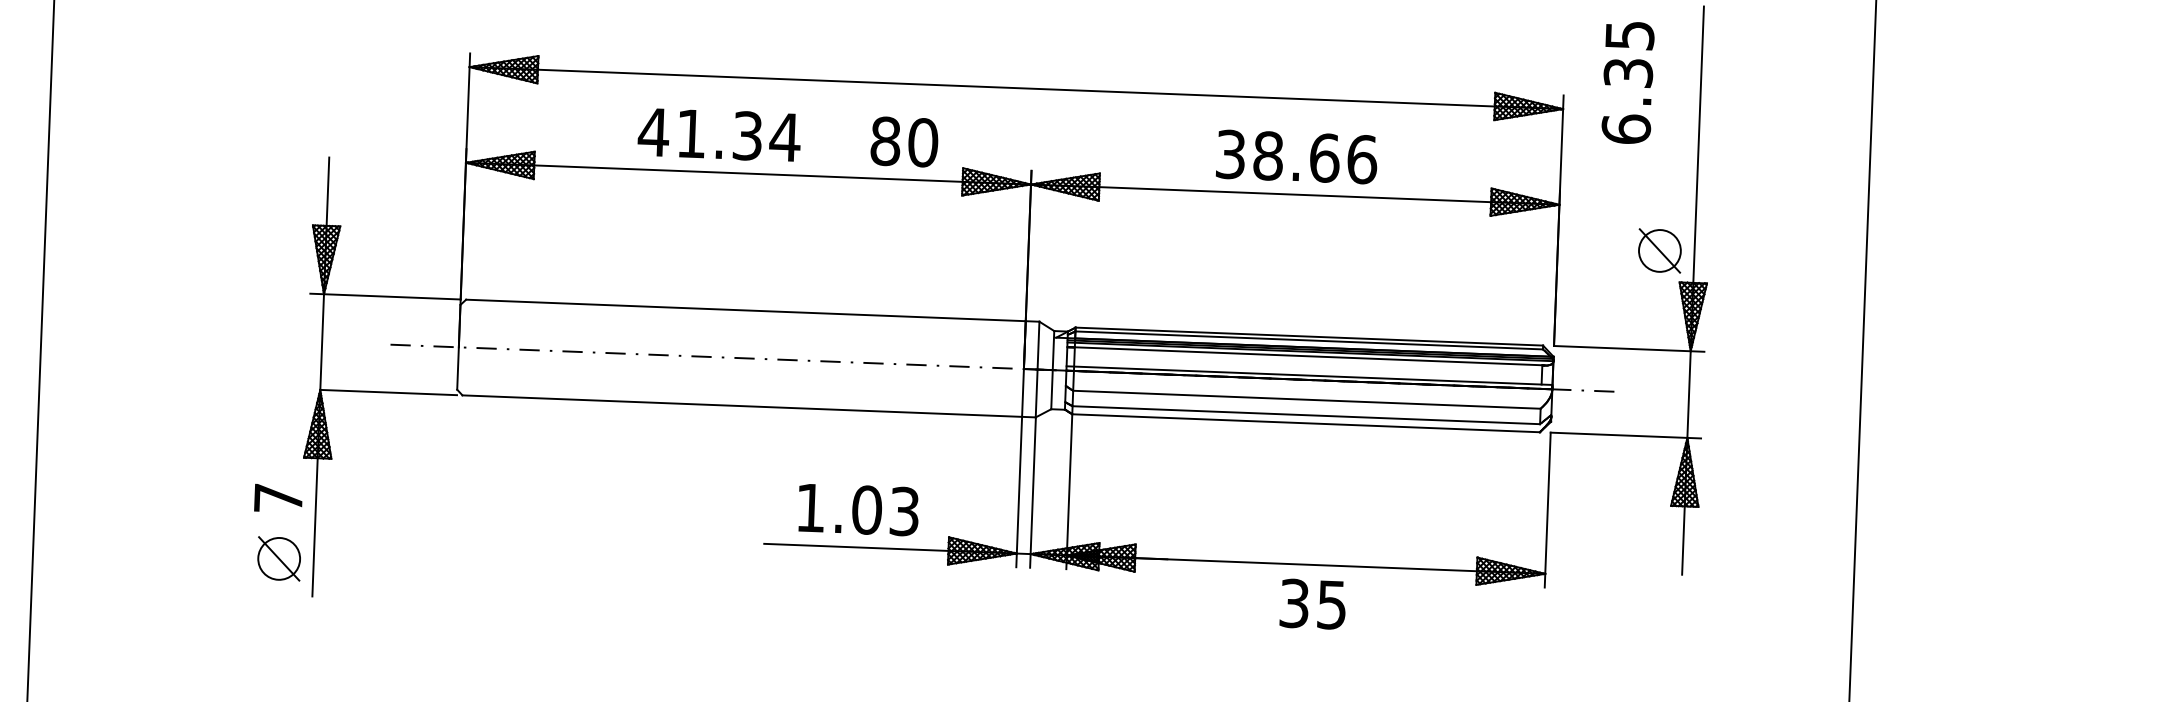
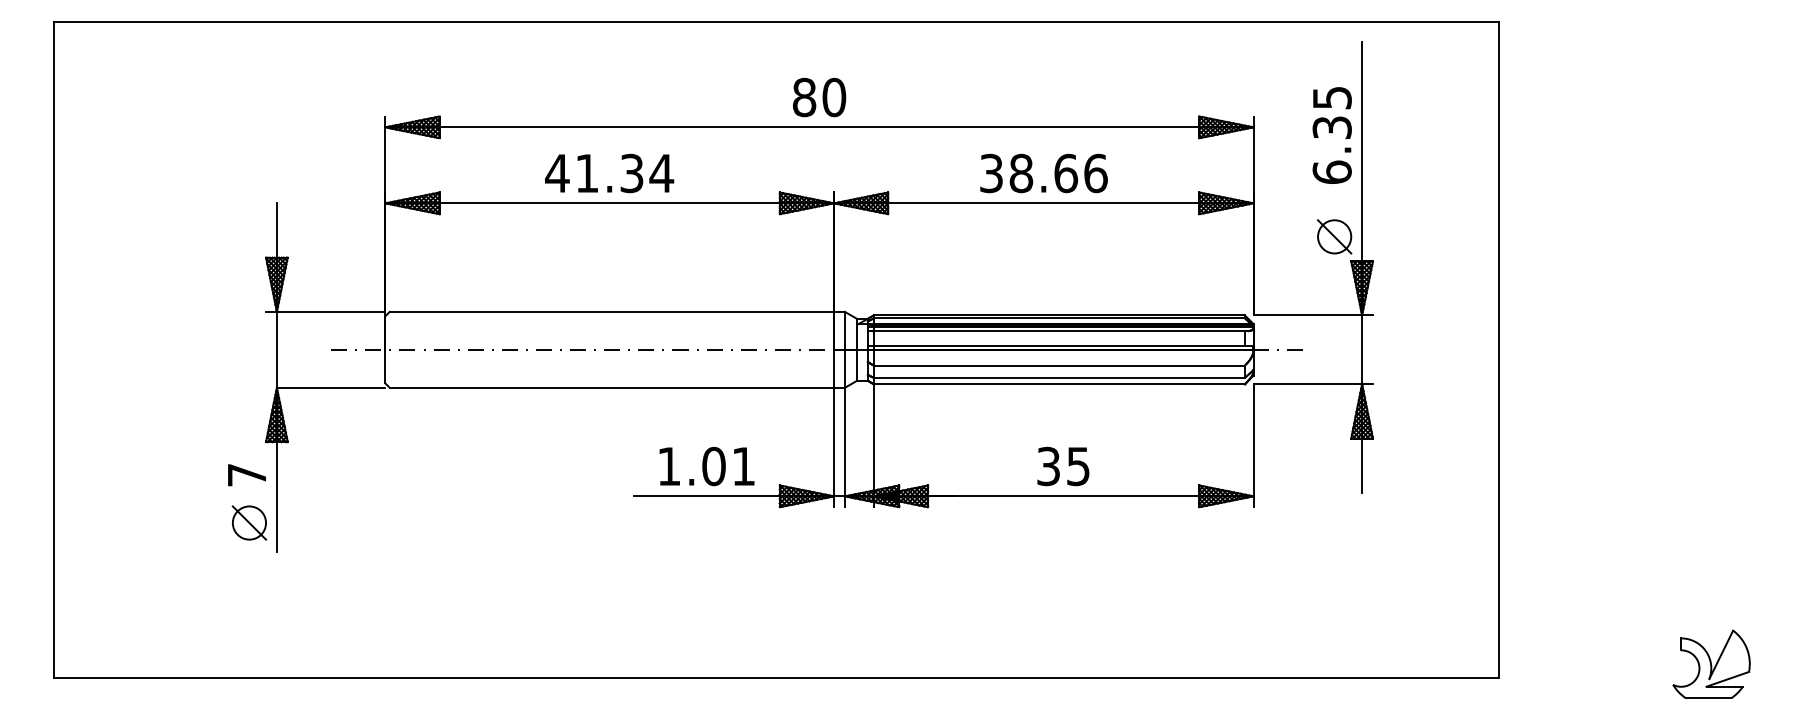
text: (1627, 82) -> (1331, 135), moved
text: (719, 134) -> (609, 173), moved
text: (904, 141) -> (819, 97), moved
text: (904, 511) -> (743, 466), 1.03 -> 1.01
text: (1313, 604) -> (1063, 466), moved

